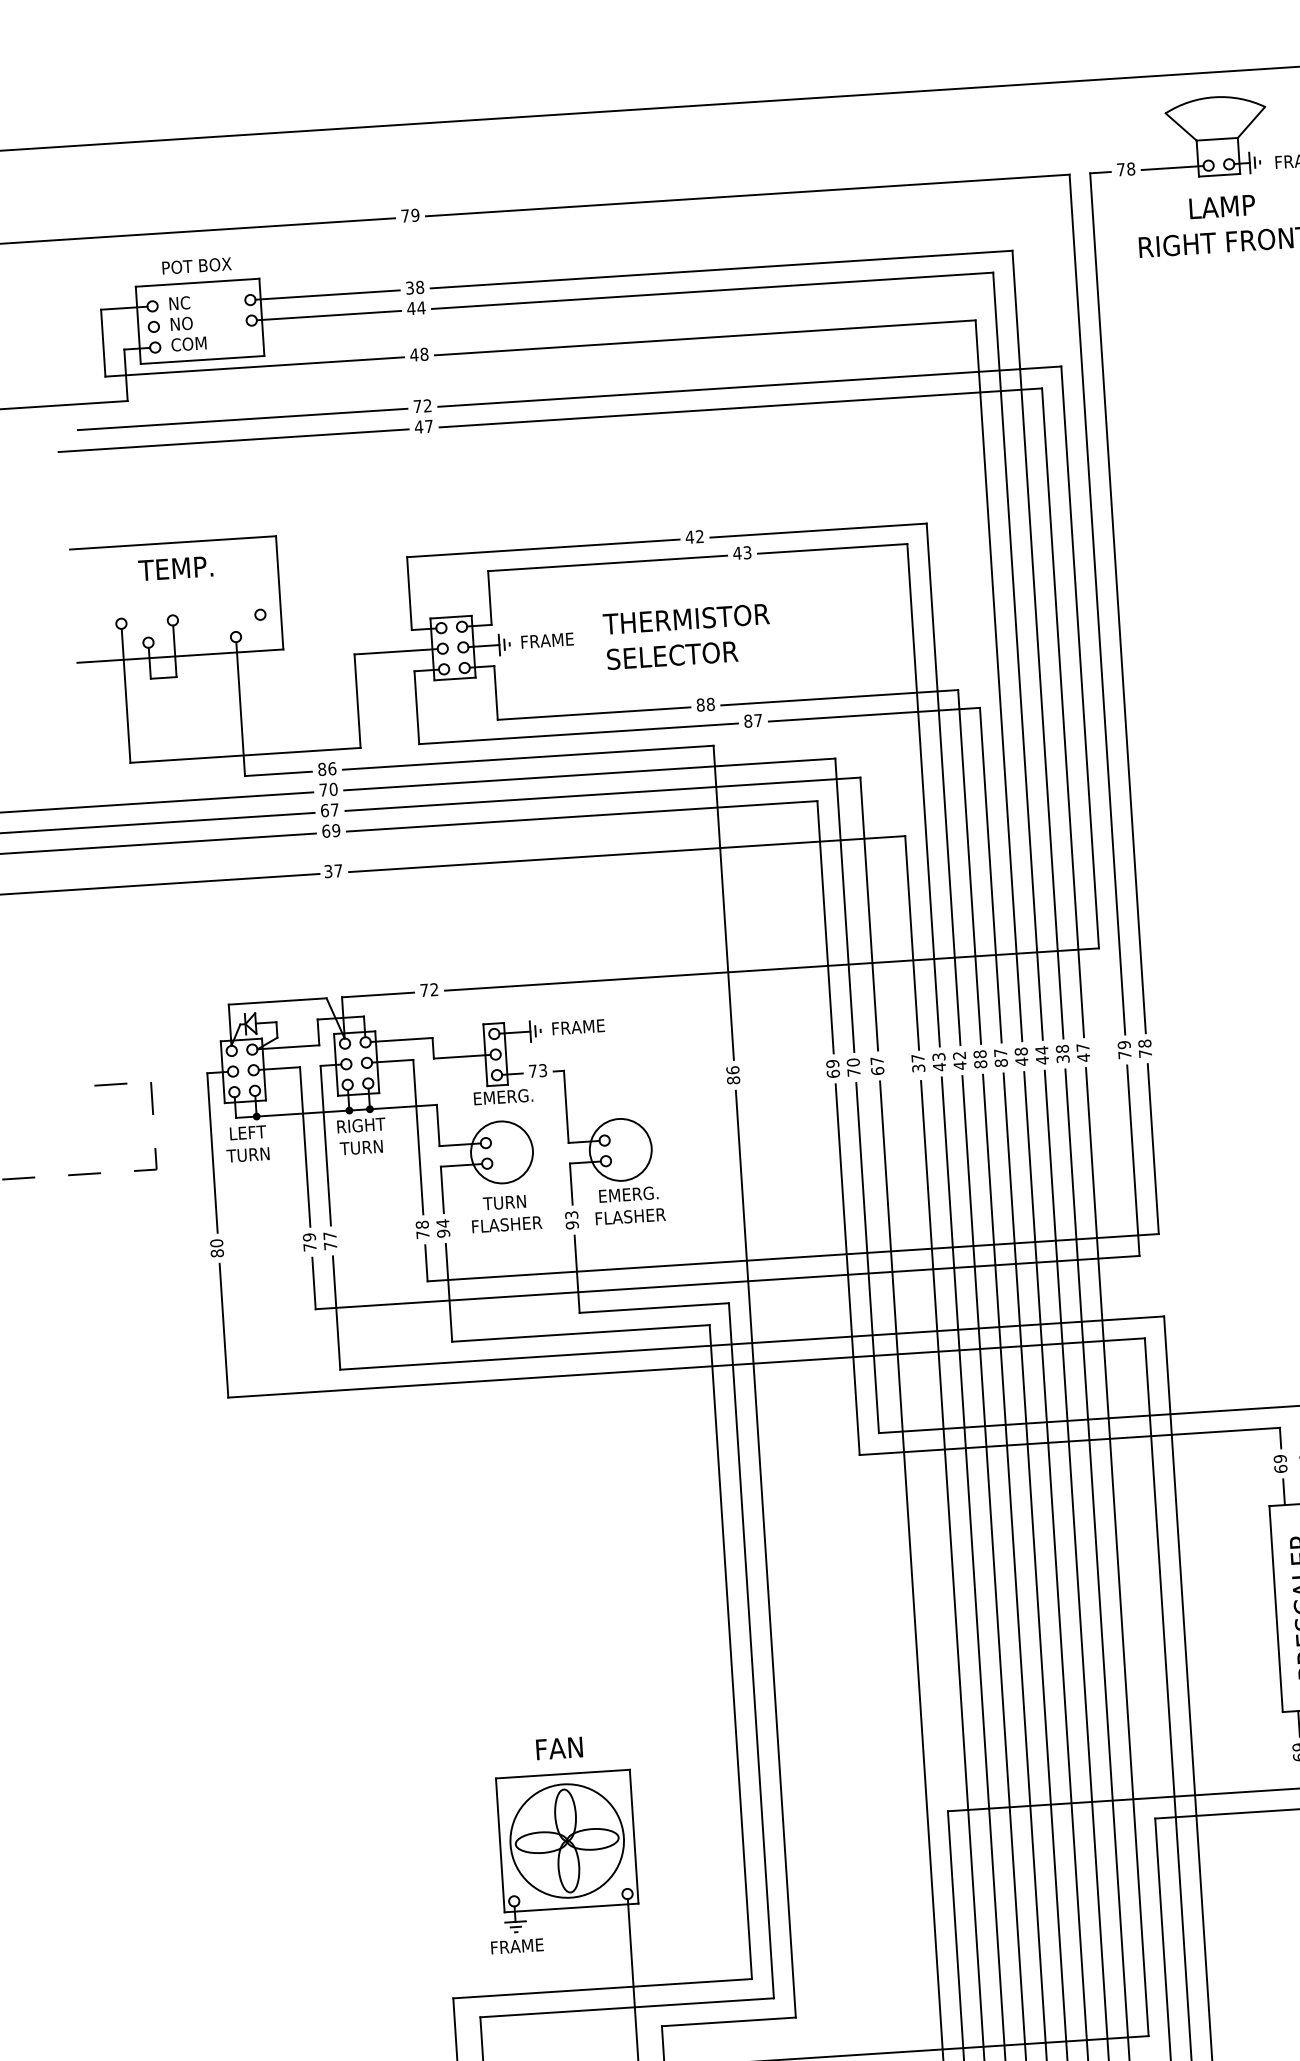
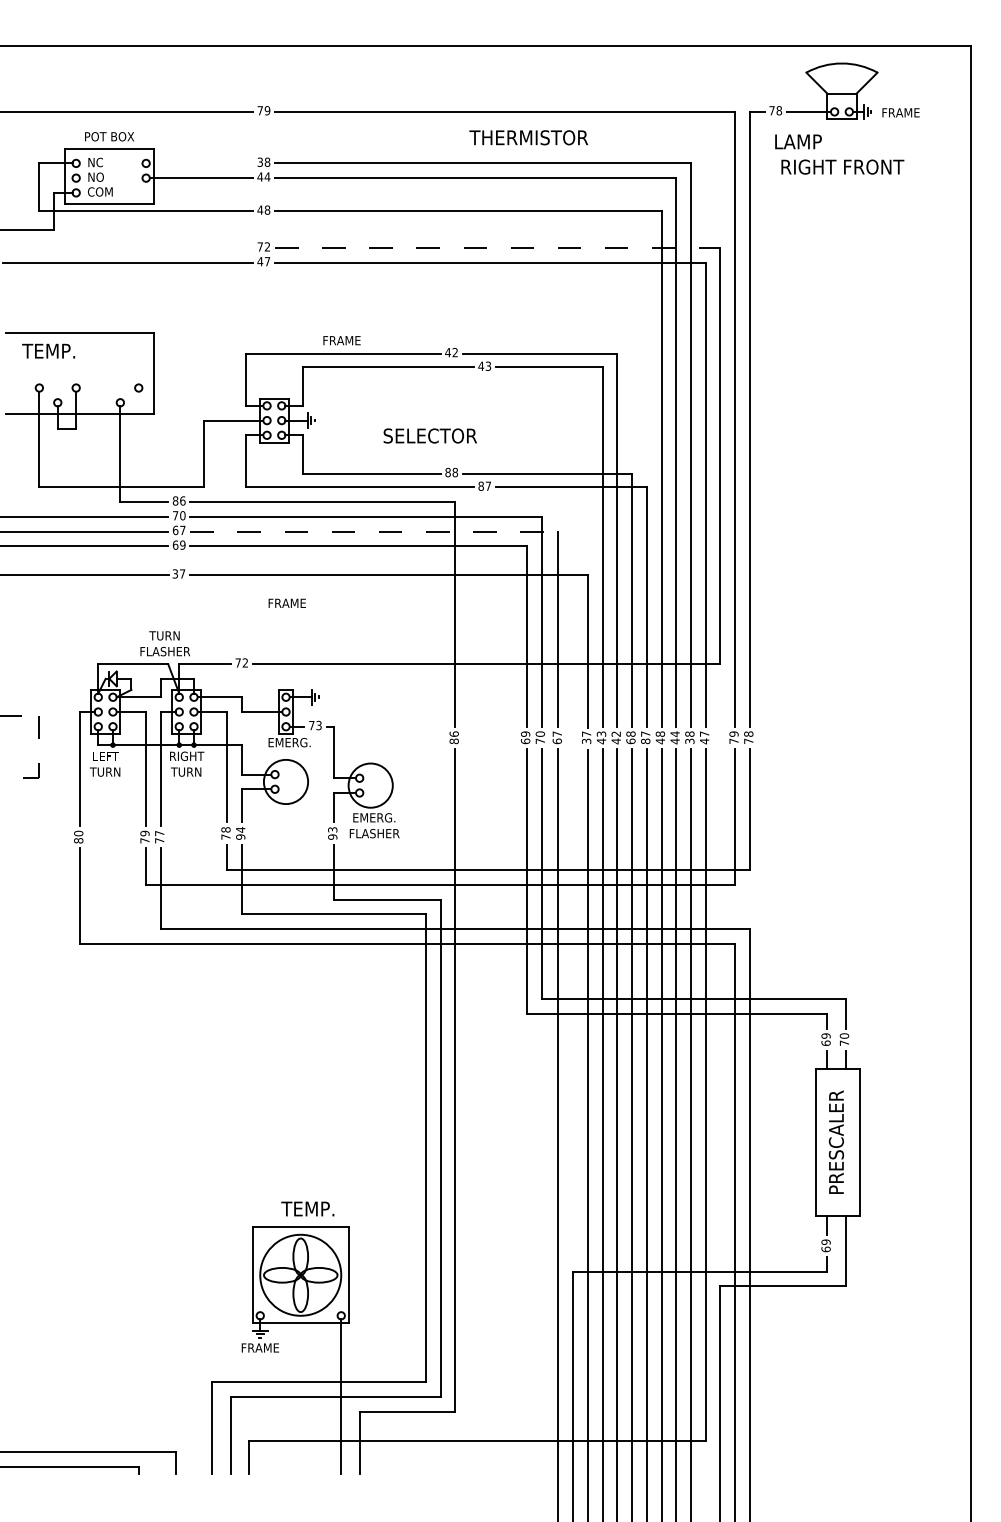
text: (1222, 206) -> (798, 141), moved
line: (326, 295) -> (200, 163), removed
line: (749, 387) -> (497, 248), solid -> dashed
line: (241, 420) -> (134, 248), removed
text: (175, 567) -> (48, 350), moved
text: (685, 618) -> (528, 137), moved
text: (546, 640) -> (341, 340), moved
line: (603, 794) -> (374, 531), solid -> dashed
text: (577, 1026) -> (286, 602), moved
text: (980, 1064) -> (630, 741), 88 -> 68
text: (506, 1213) -> (165, 643), moved
text: (570, 1747) -> (307, 1208), FAN -> TEMP.

